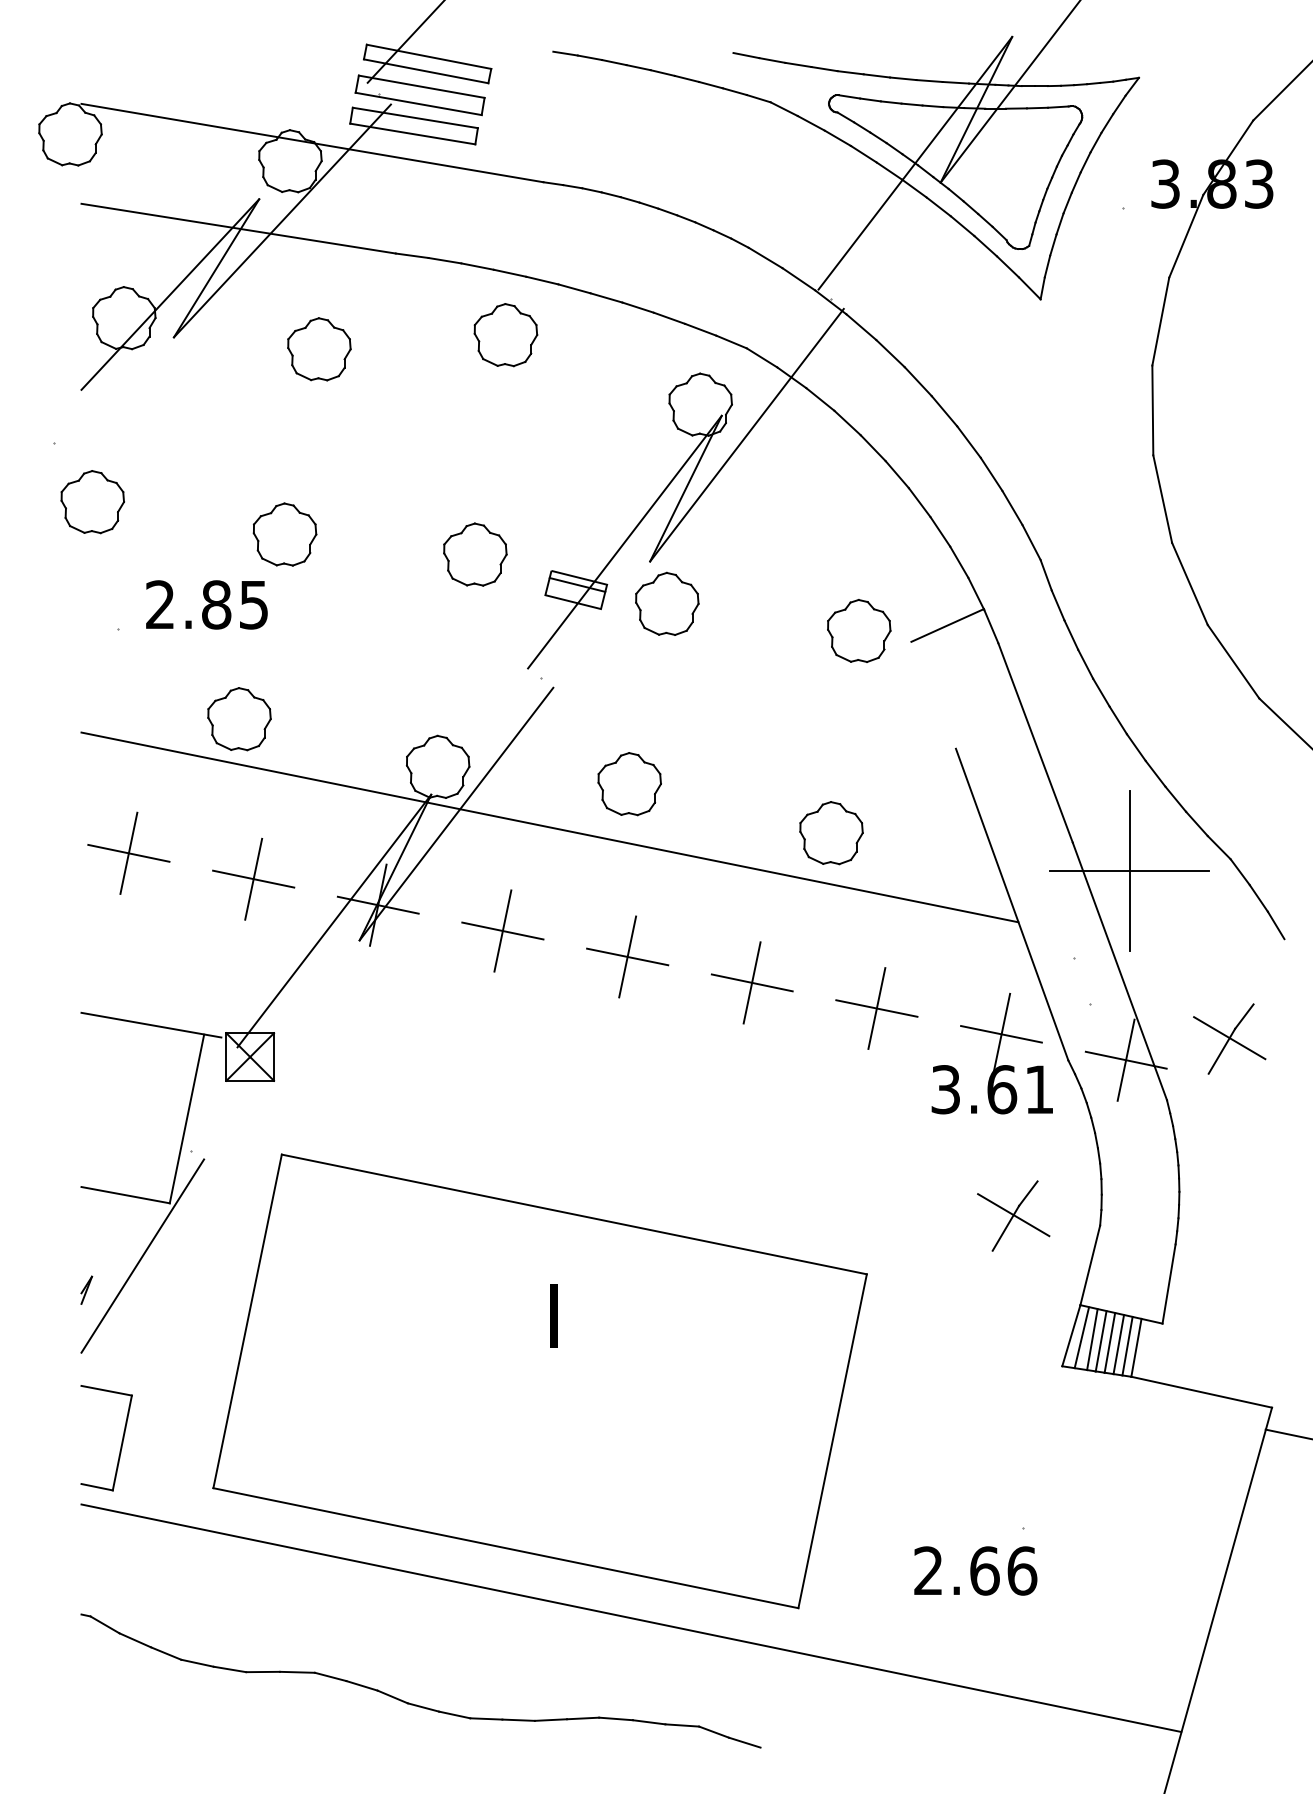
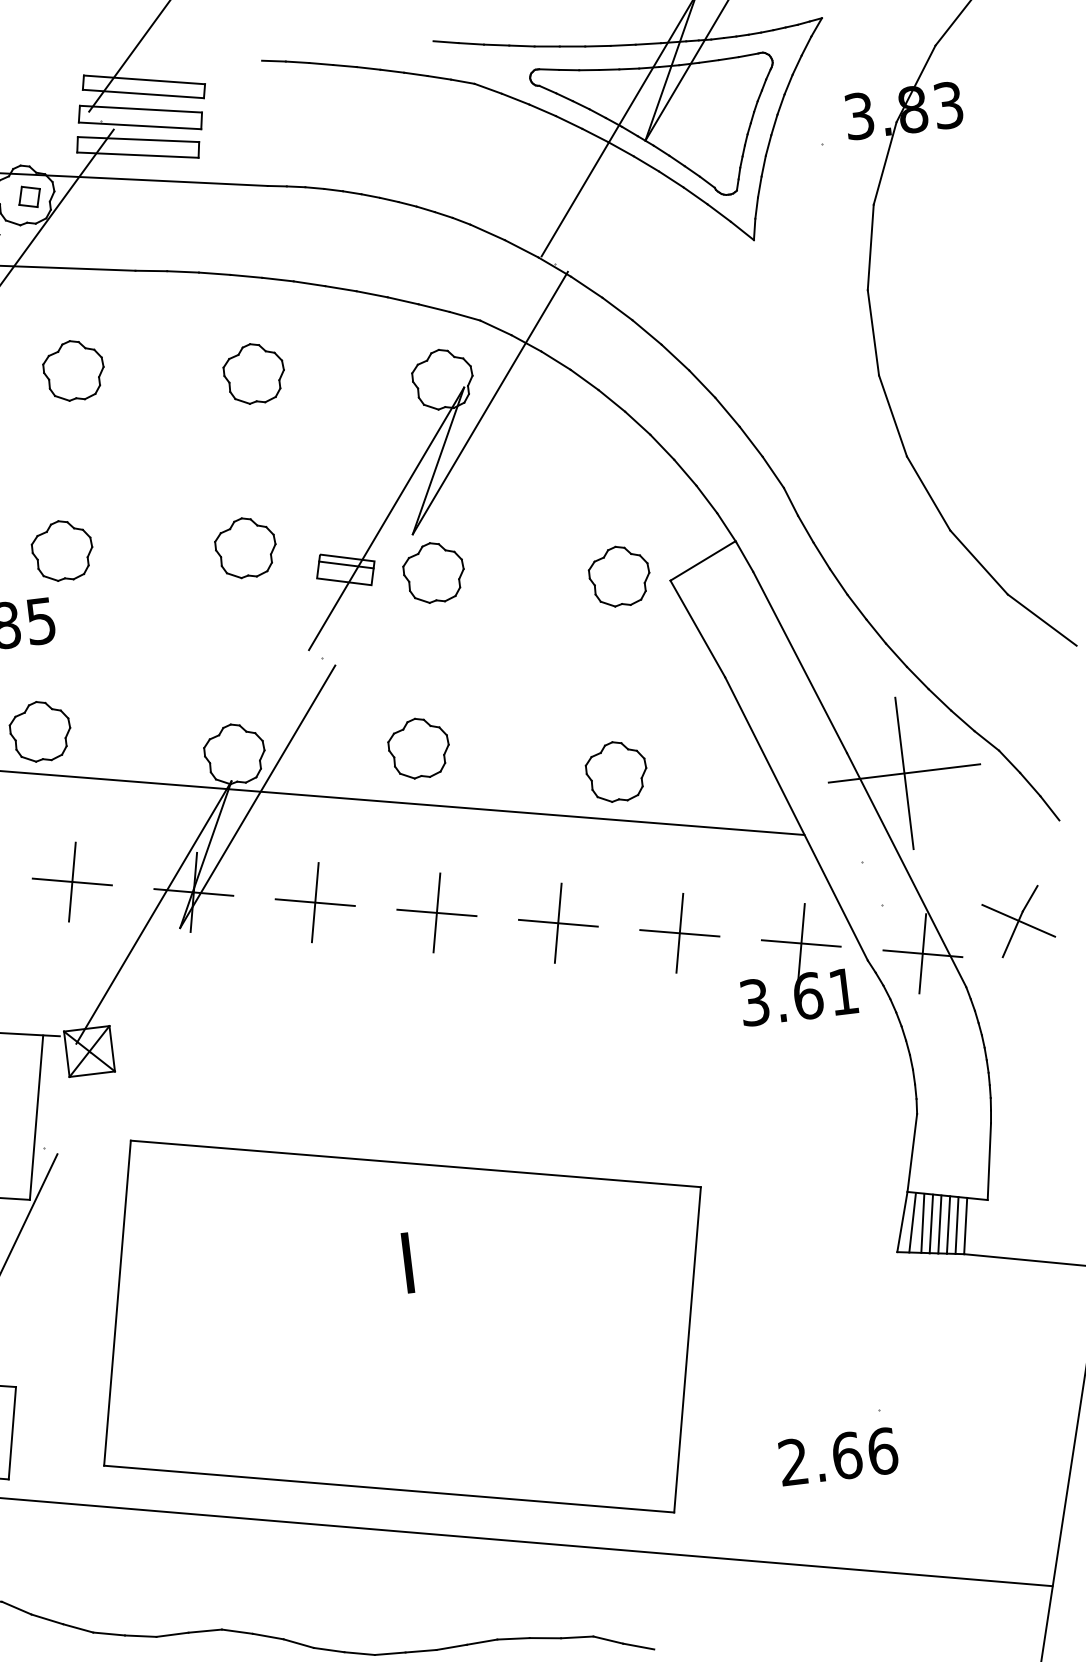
part: (294, 163) -> (28, 196), added
part: (505, 335) -> (253, 374), moved
line: (933, 694) -> (697, 628), added
part: (1013, 1215) -> (833, 1114), removed

